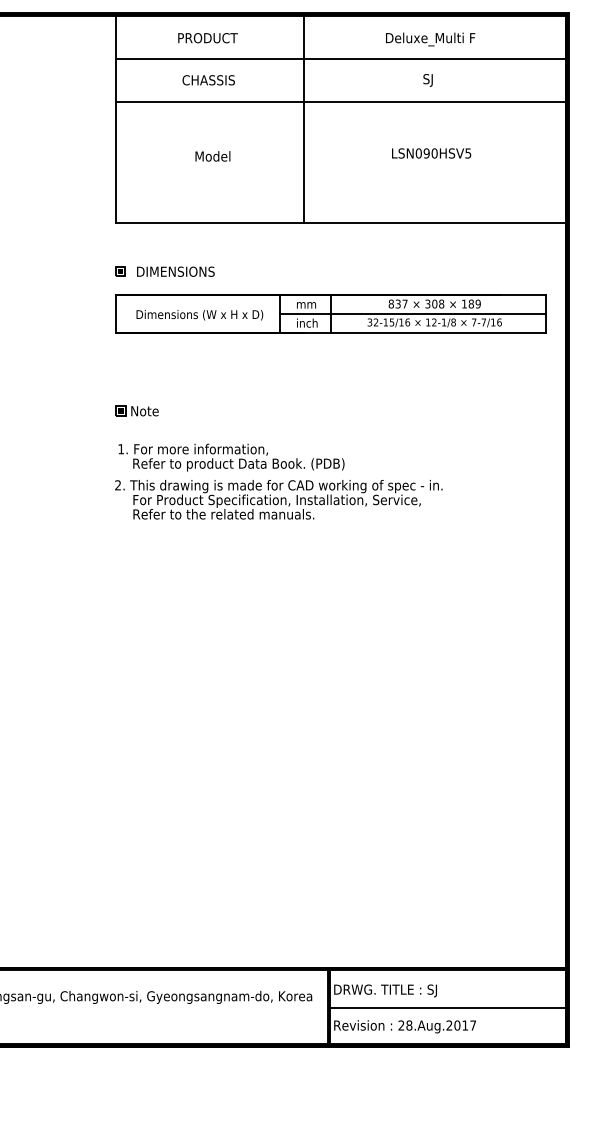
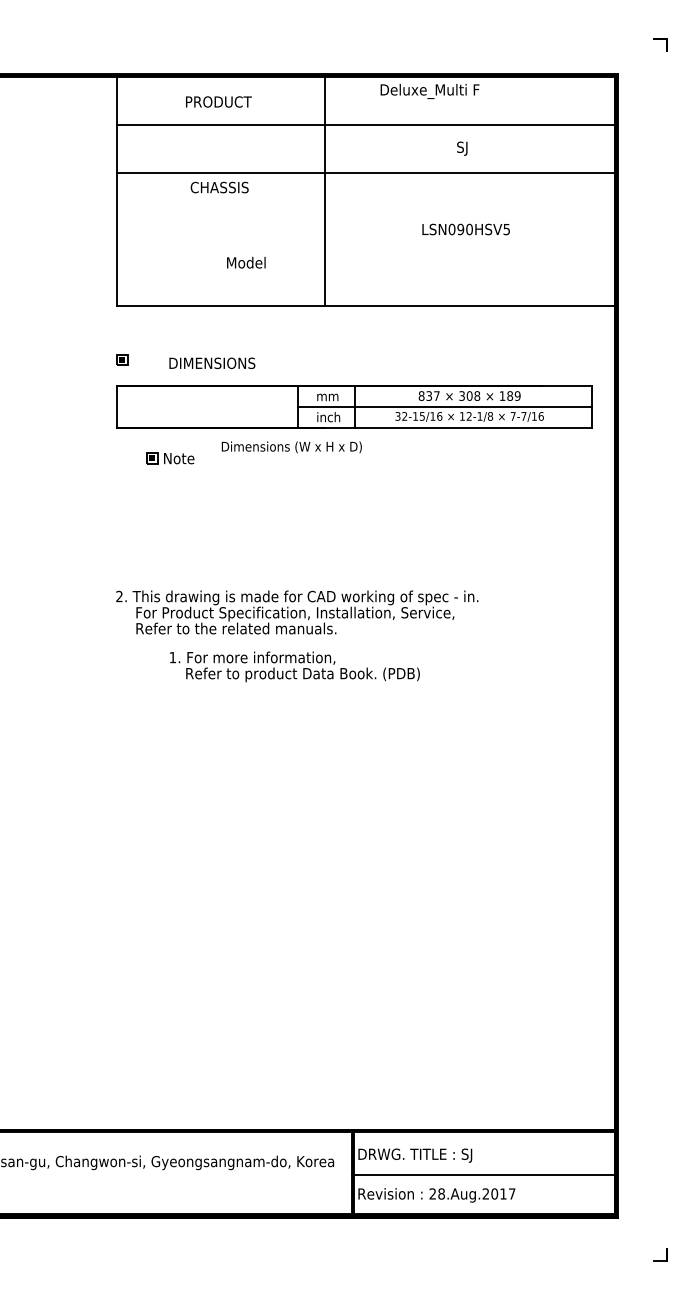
text: (430, 39) -> (429, 91), moved
text: (208, 80) -> (219, 187), moved
text: (213, 156) -> (246, 262), moved
text: (176, 271) -> (212, 363), moved
text: (199, 315) -> (291, 447), moved
part: (137, 411) -> (170, 458), moved
text: (231, 457) -> (294, 666), moved

